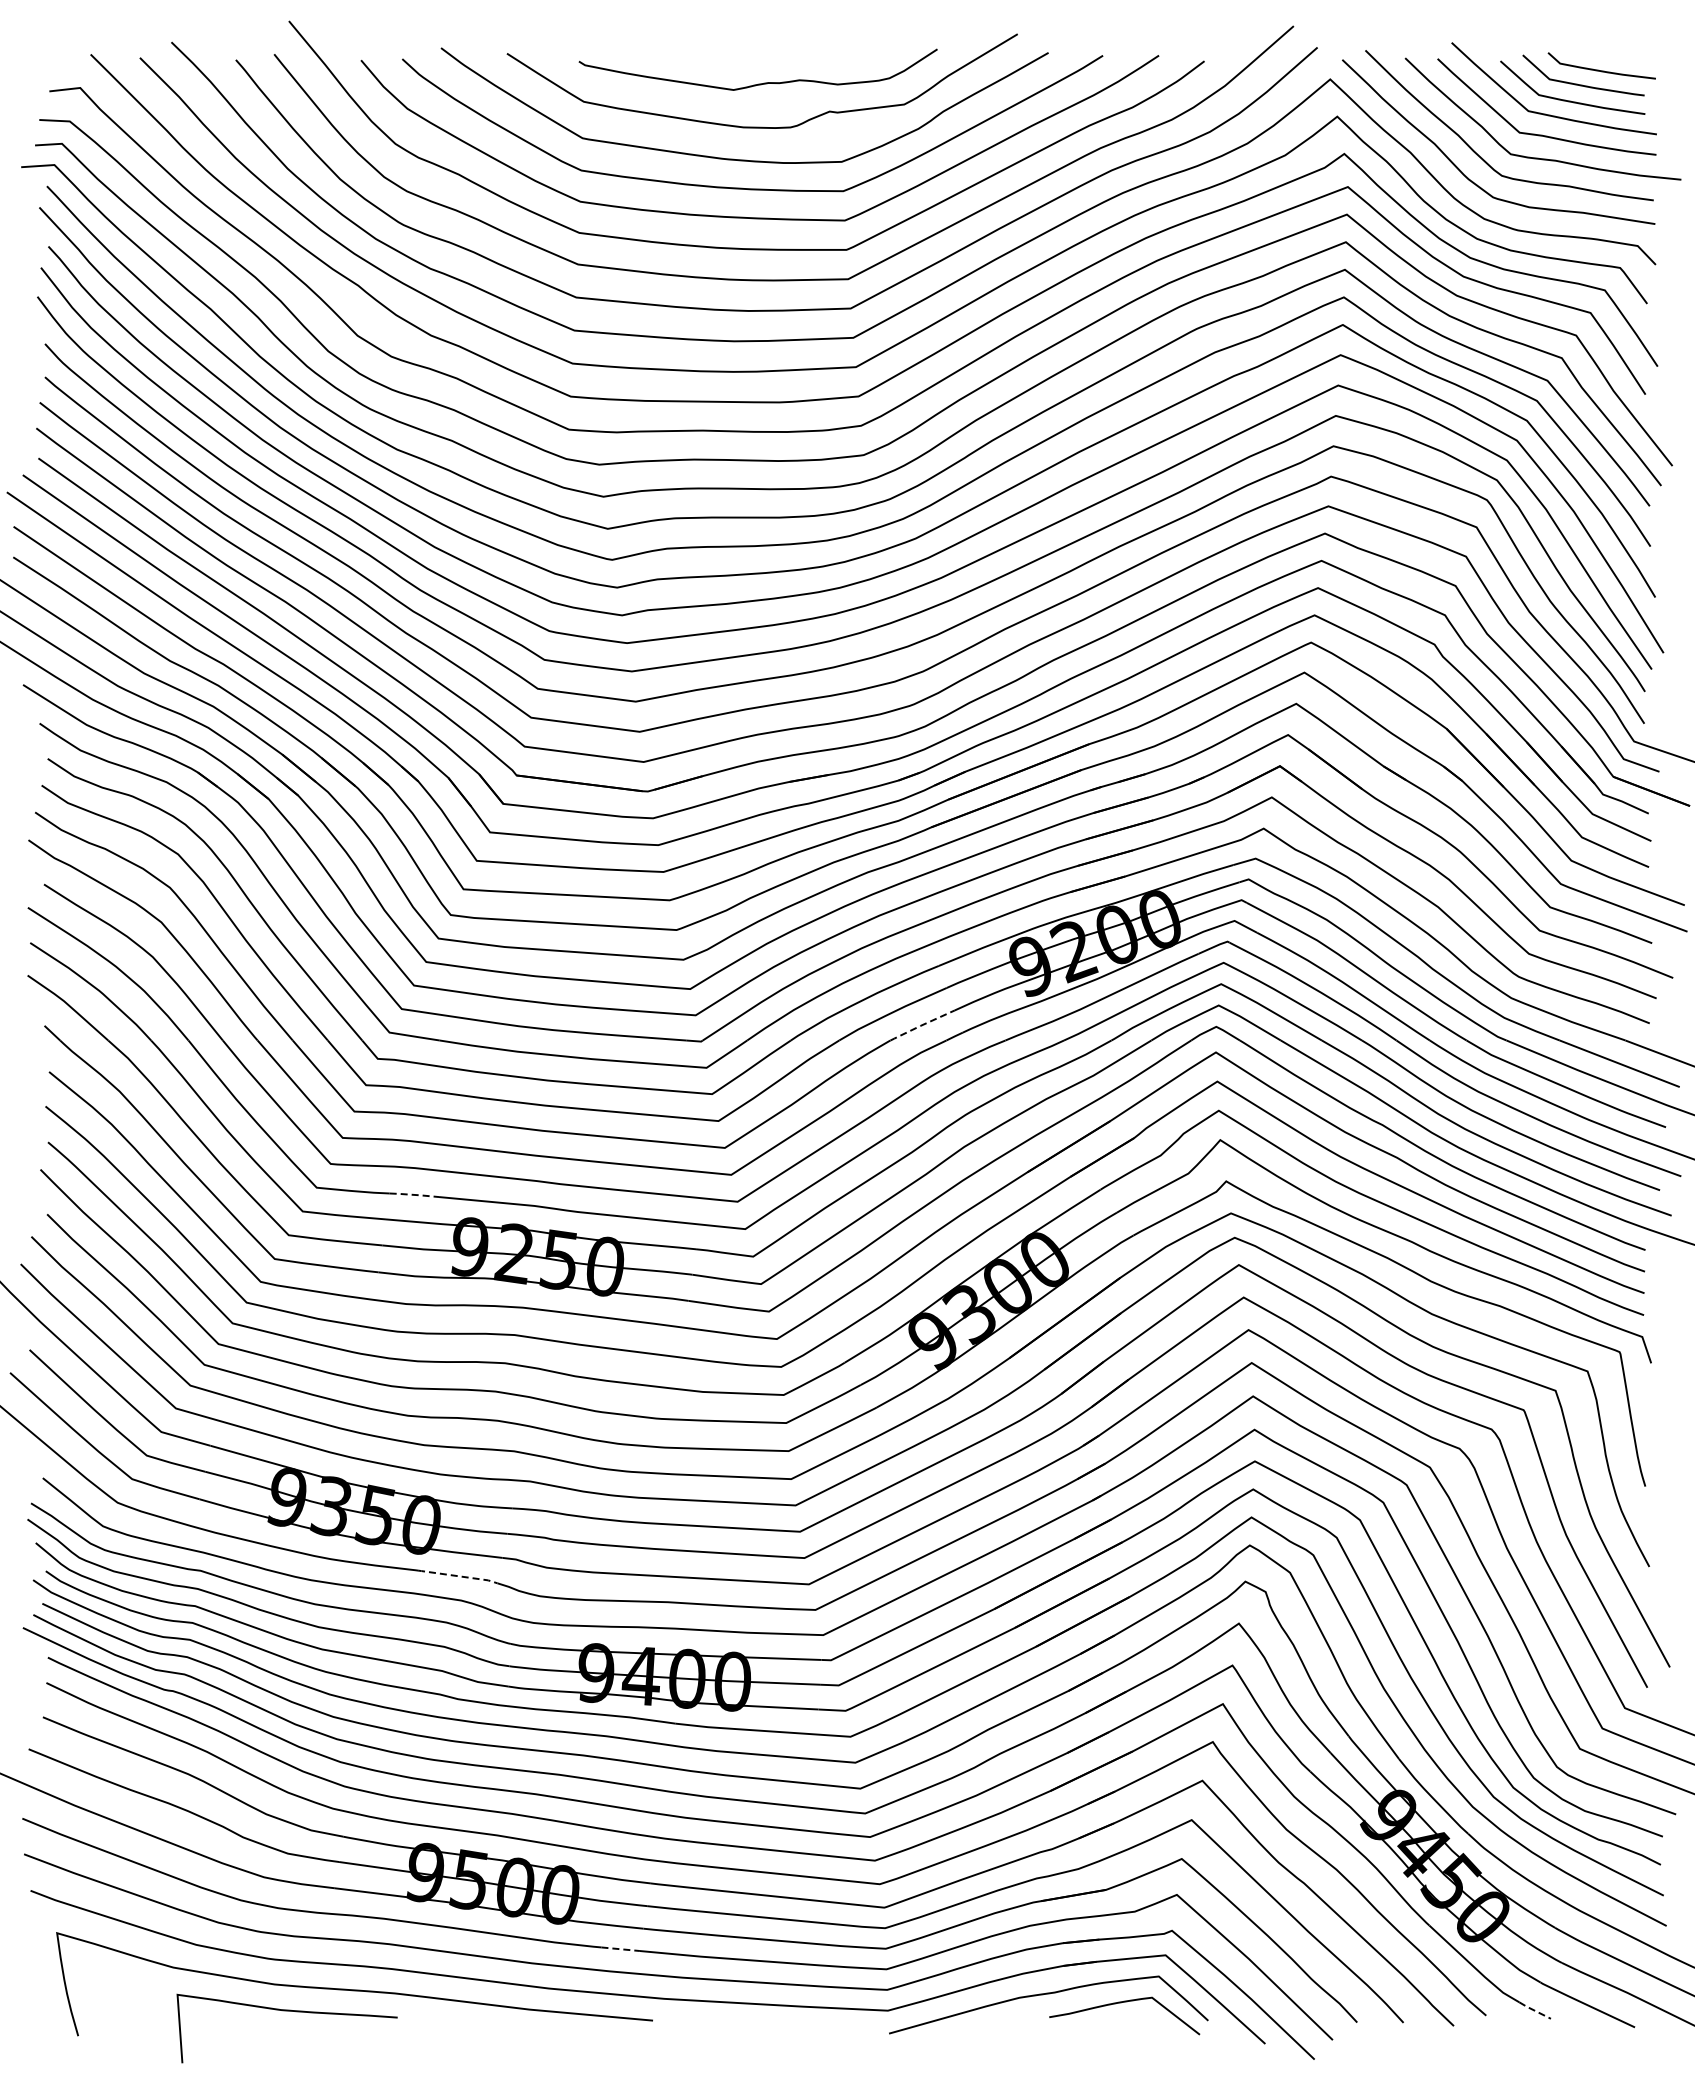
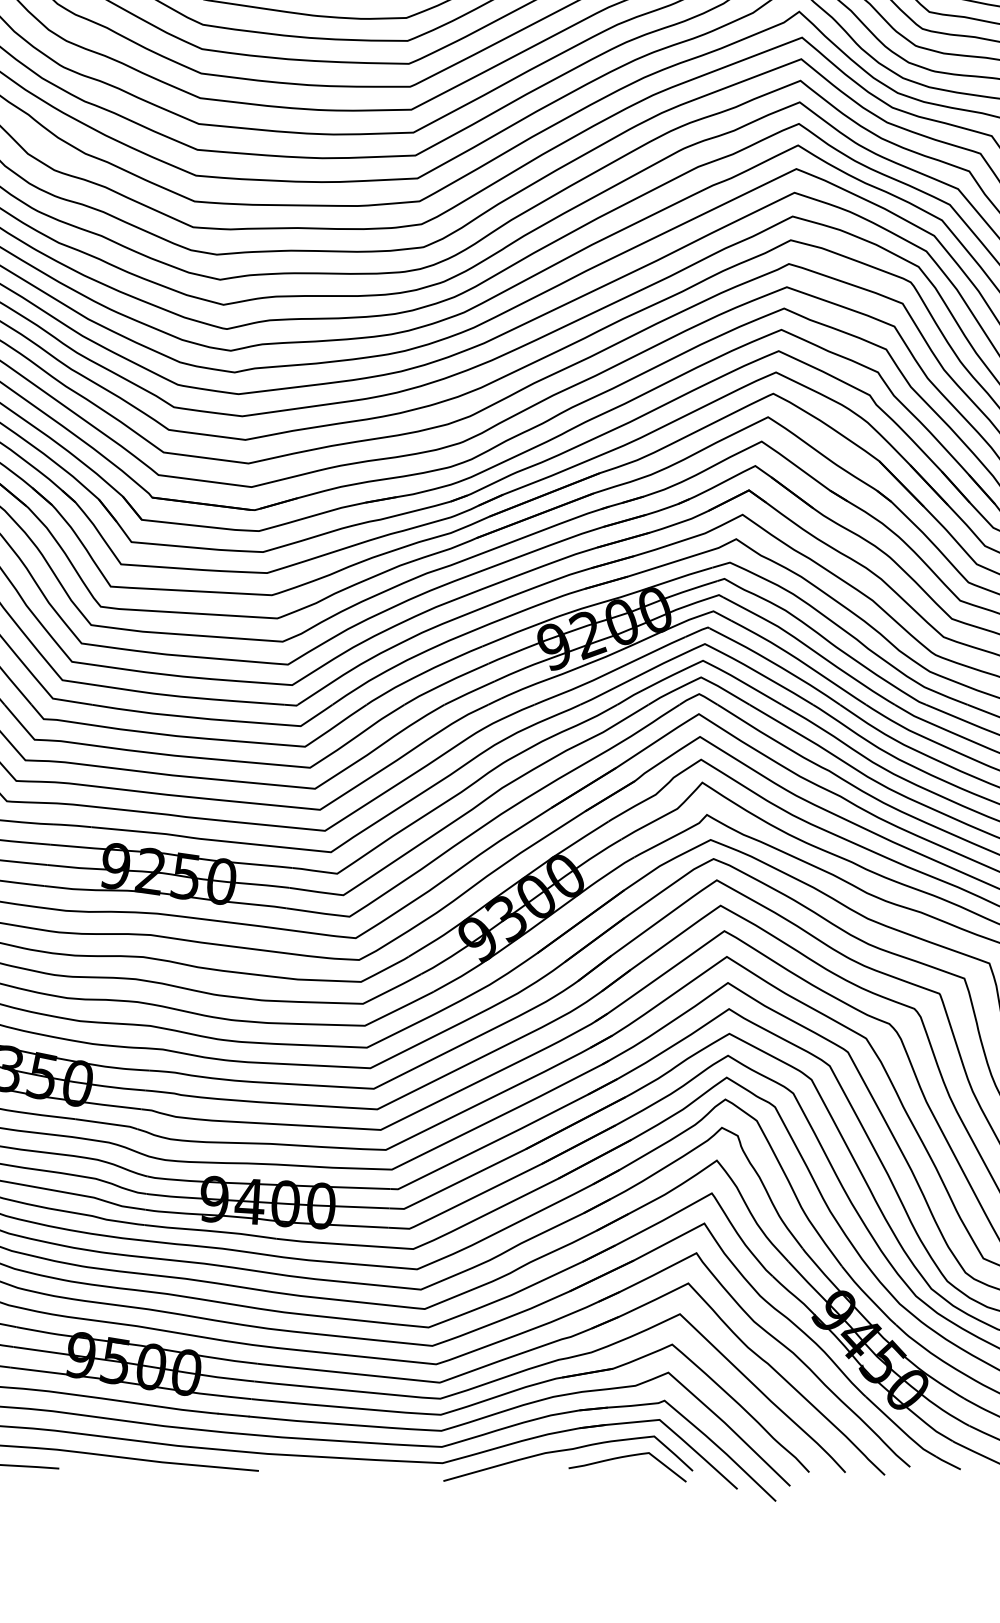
line: (921, 1025) -> (468, 693), dashed -> solid
line: (414, 1194) -> (72, 825), dashed -> solid
line: (457, 1576) -> (106, 1123), dashed -> solid
line: (621, 1949) -> (234, 1415), dashed -> solid
line: (1534, 2010) -> (947, 1463), dashed -> solid

